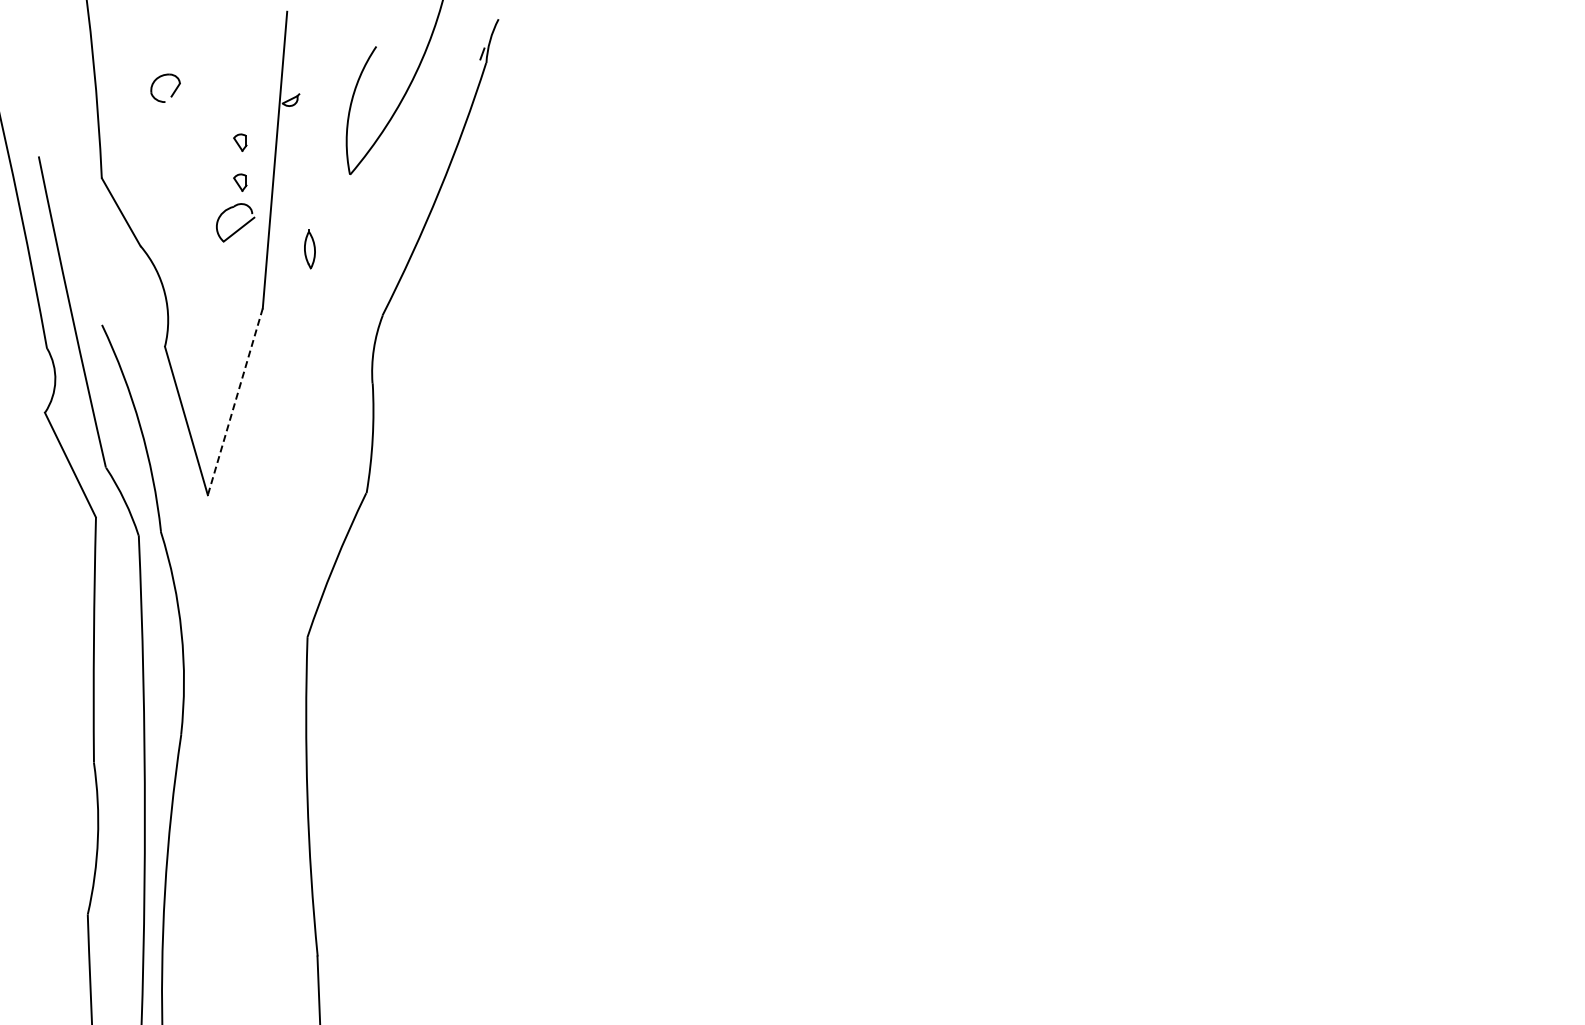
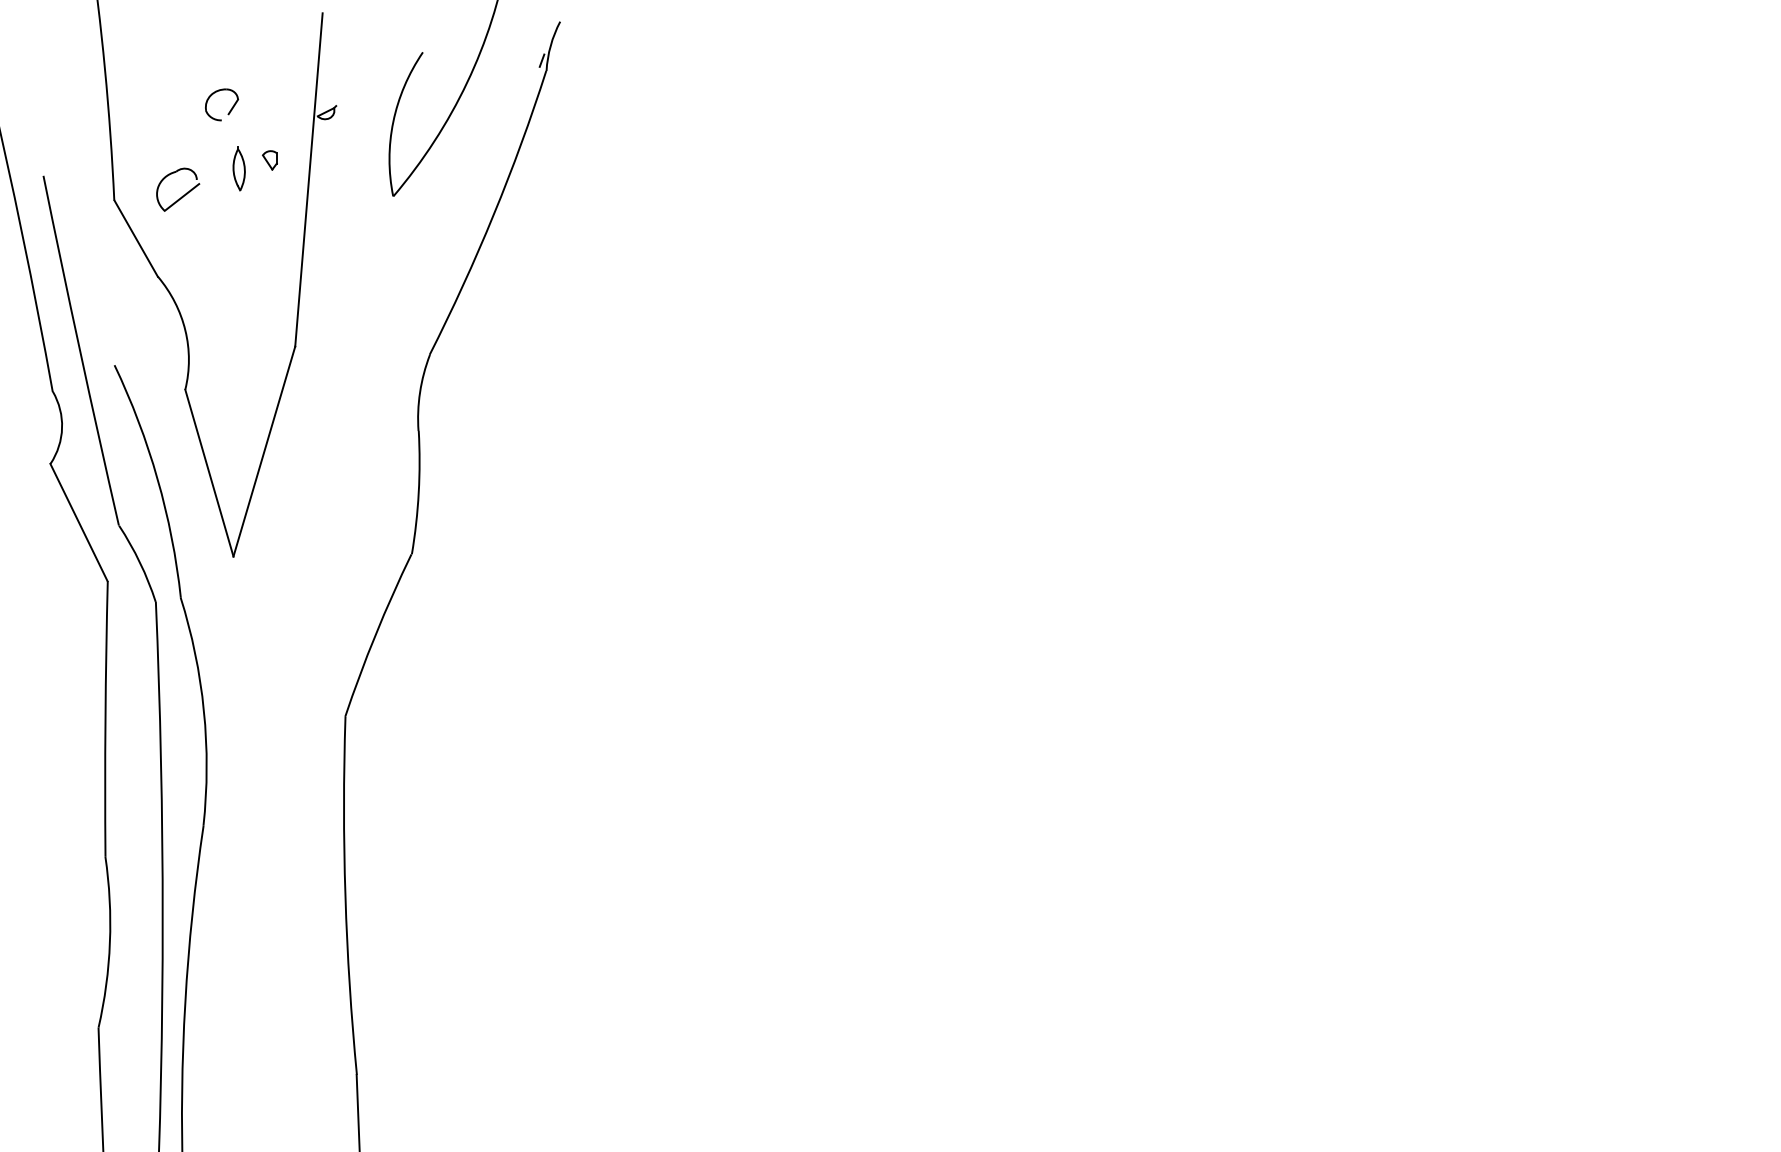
part: (173, 91) -> (230, 108), moved
part: (240, 182) -> (270, 205), removed
part: (238, 228) -> (181, 196), moved
part: (309, 249) -> (238, 169), moved
line: (235, 402) -> (264, 452), dashed -> solid

